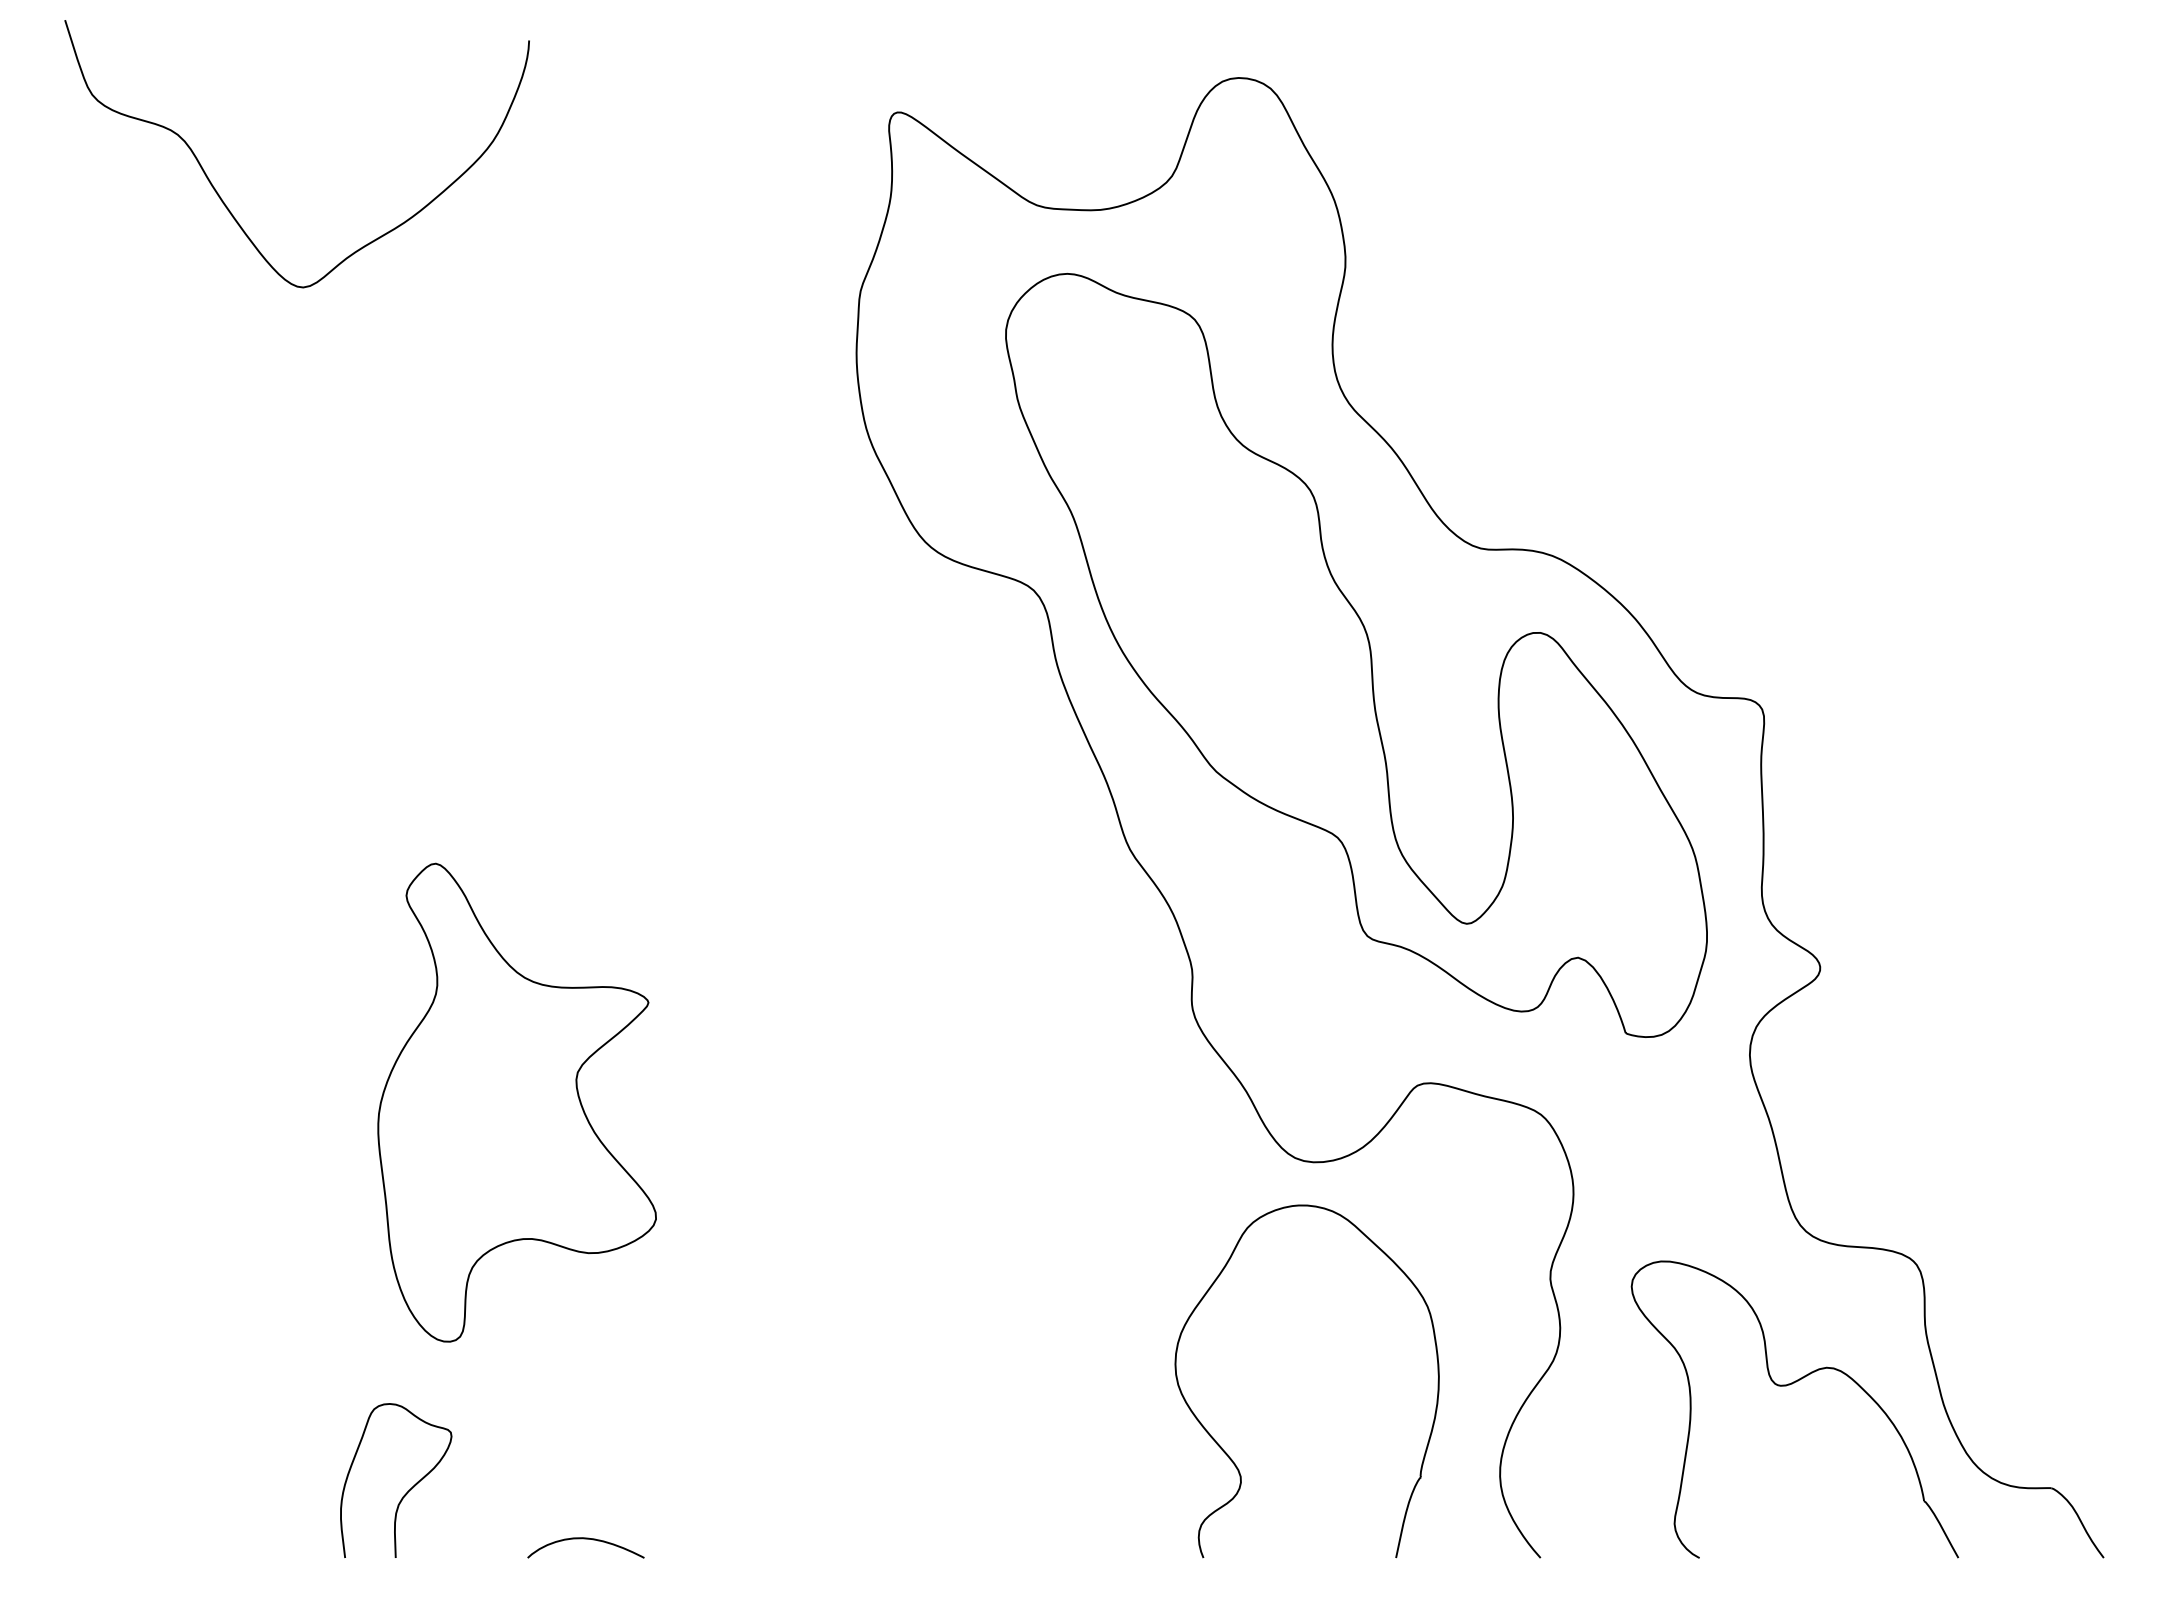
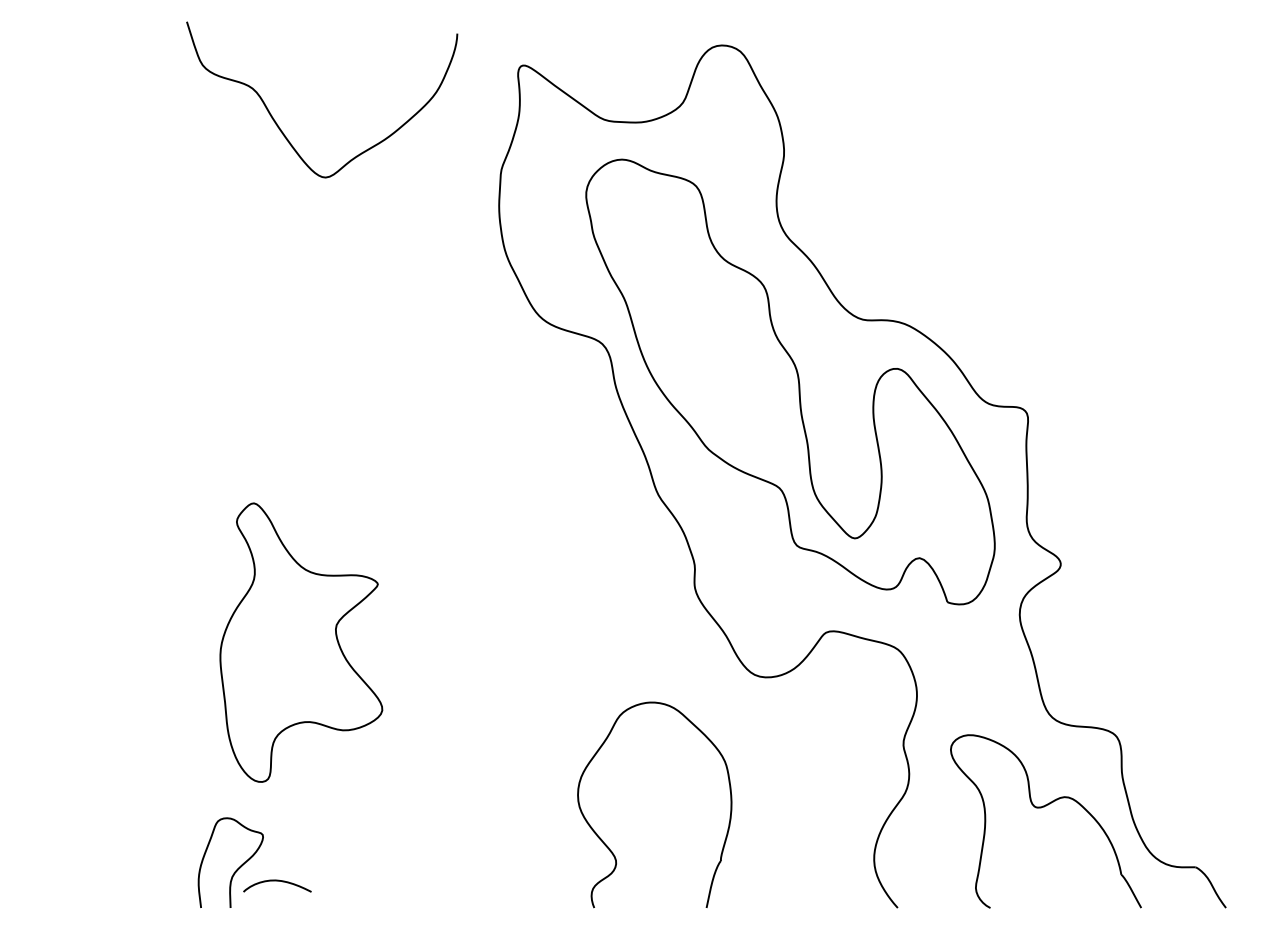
curve: (223, 199) -> (279, 126), moved
part: (1229, 1454) -> (609, 847), moved
curve: (586, 1539) -> (277, 881), moved

